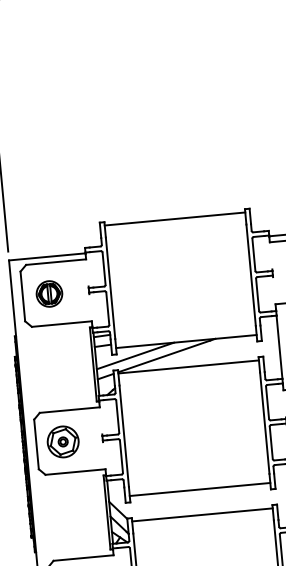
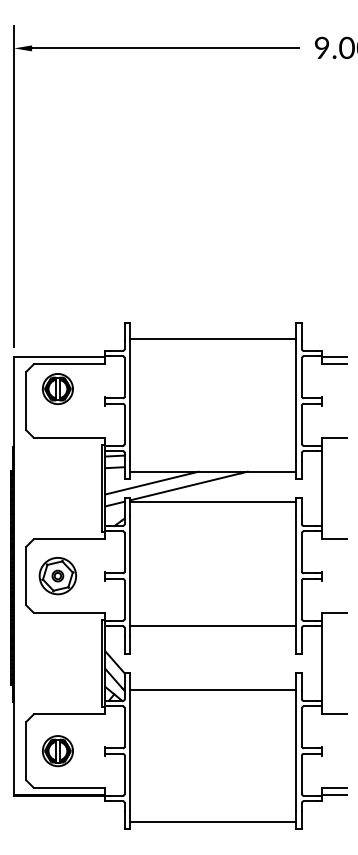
line: (175, 218) -> (213, 338), moved
part: (49, 293) -> (57, 388), moved
line: (200, 489) -> (213, 625), moved
line: (202, 514) -> (213, 689), moved

